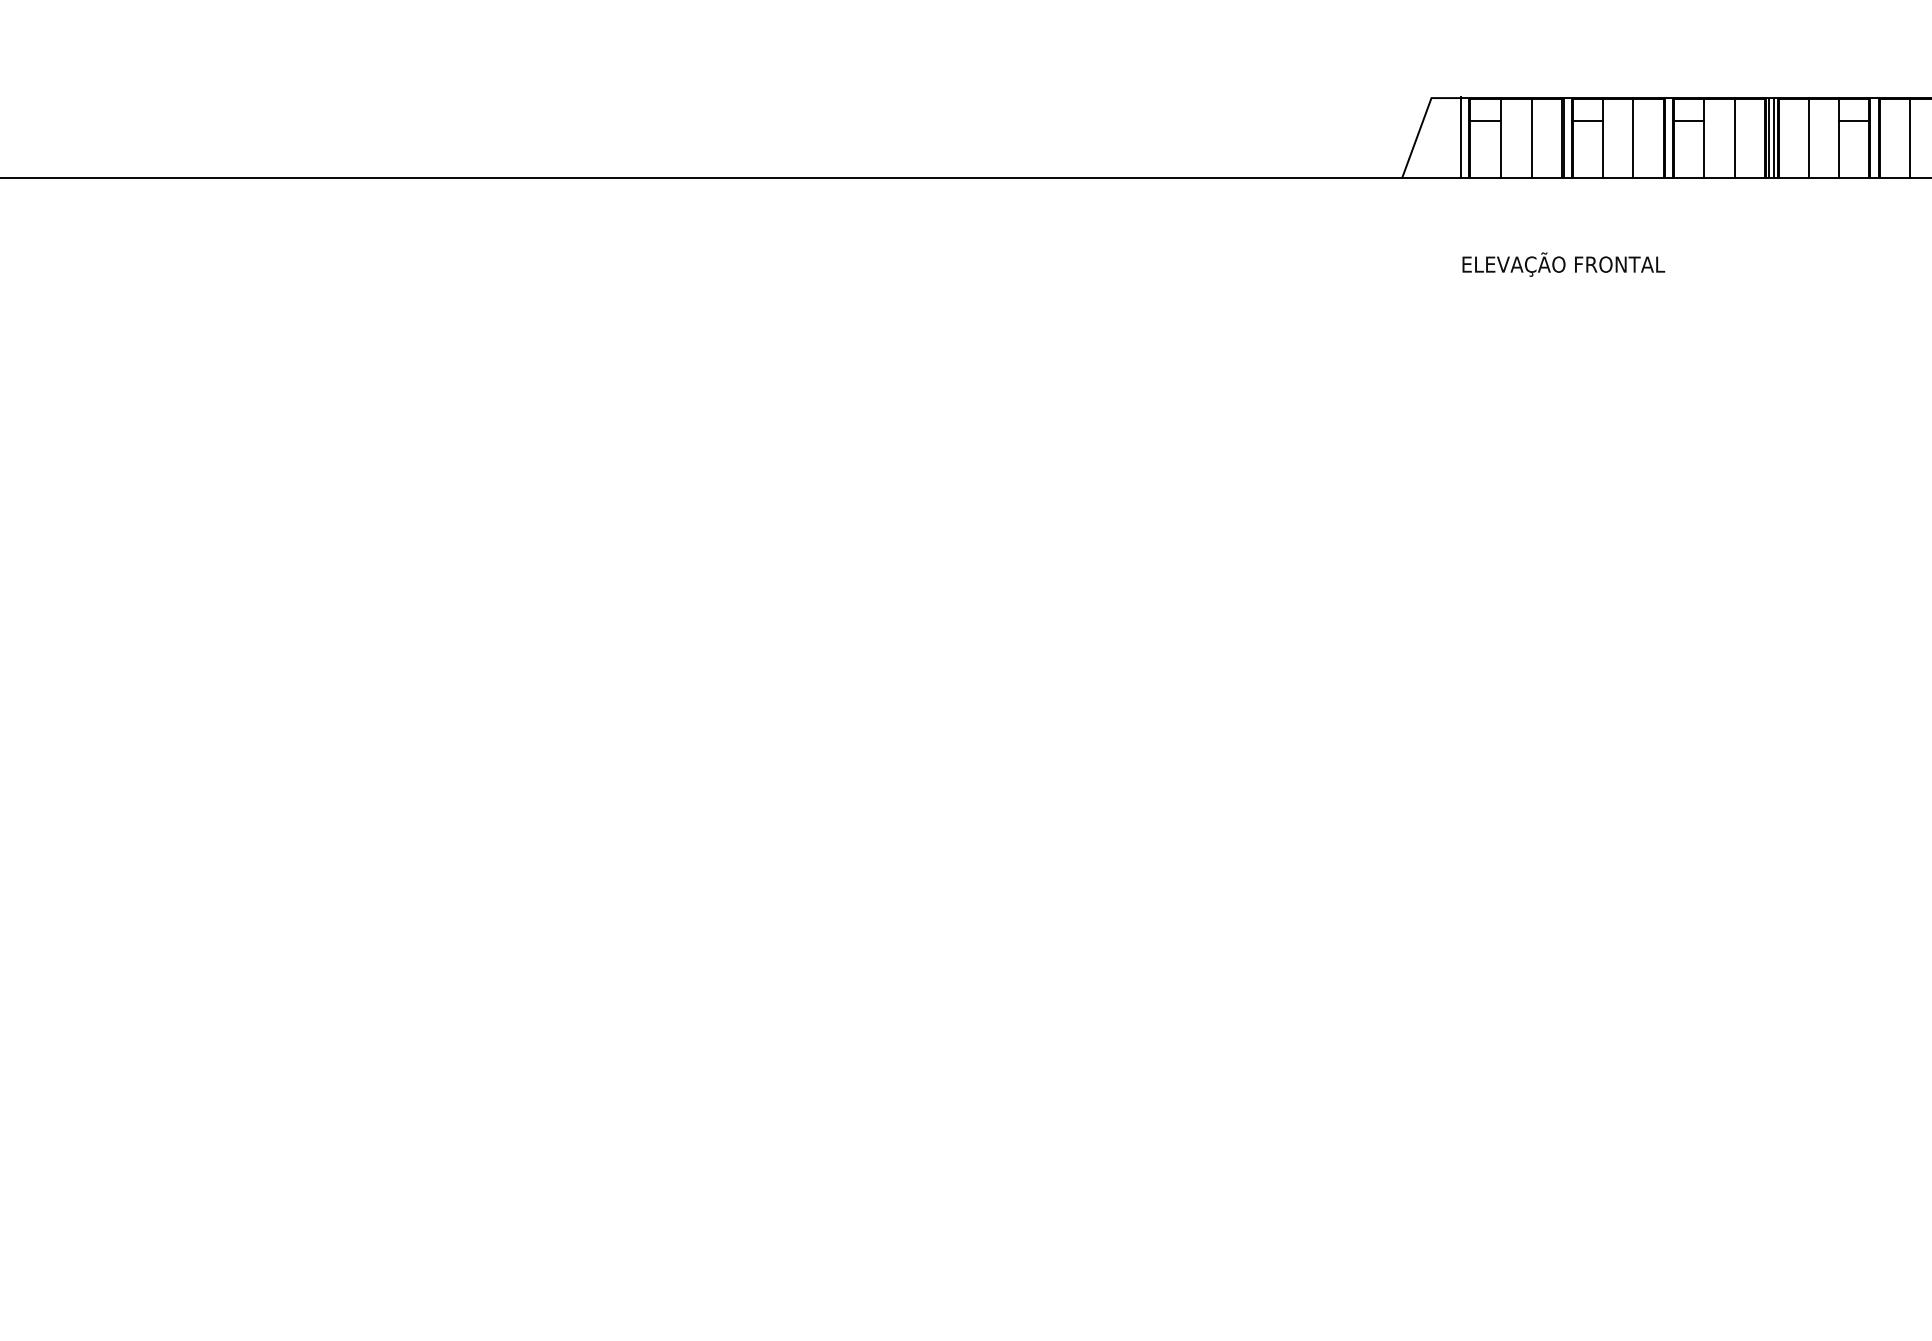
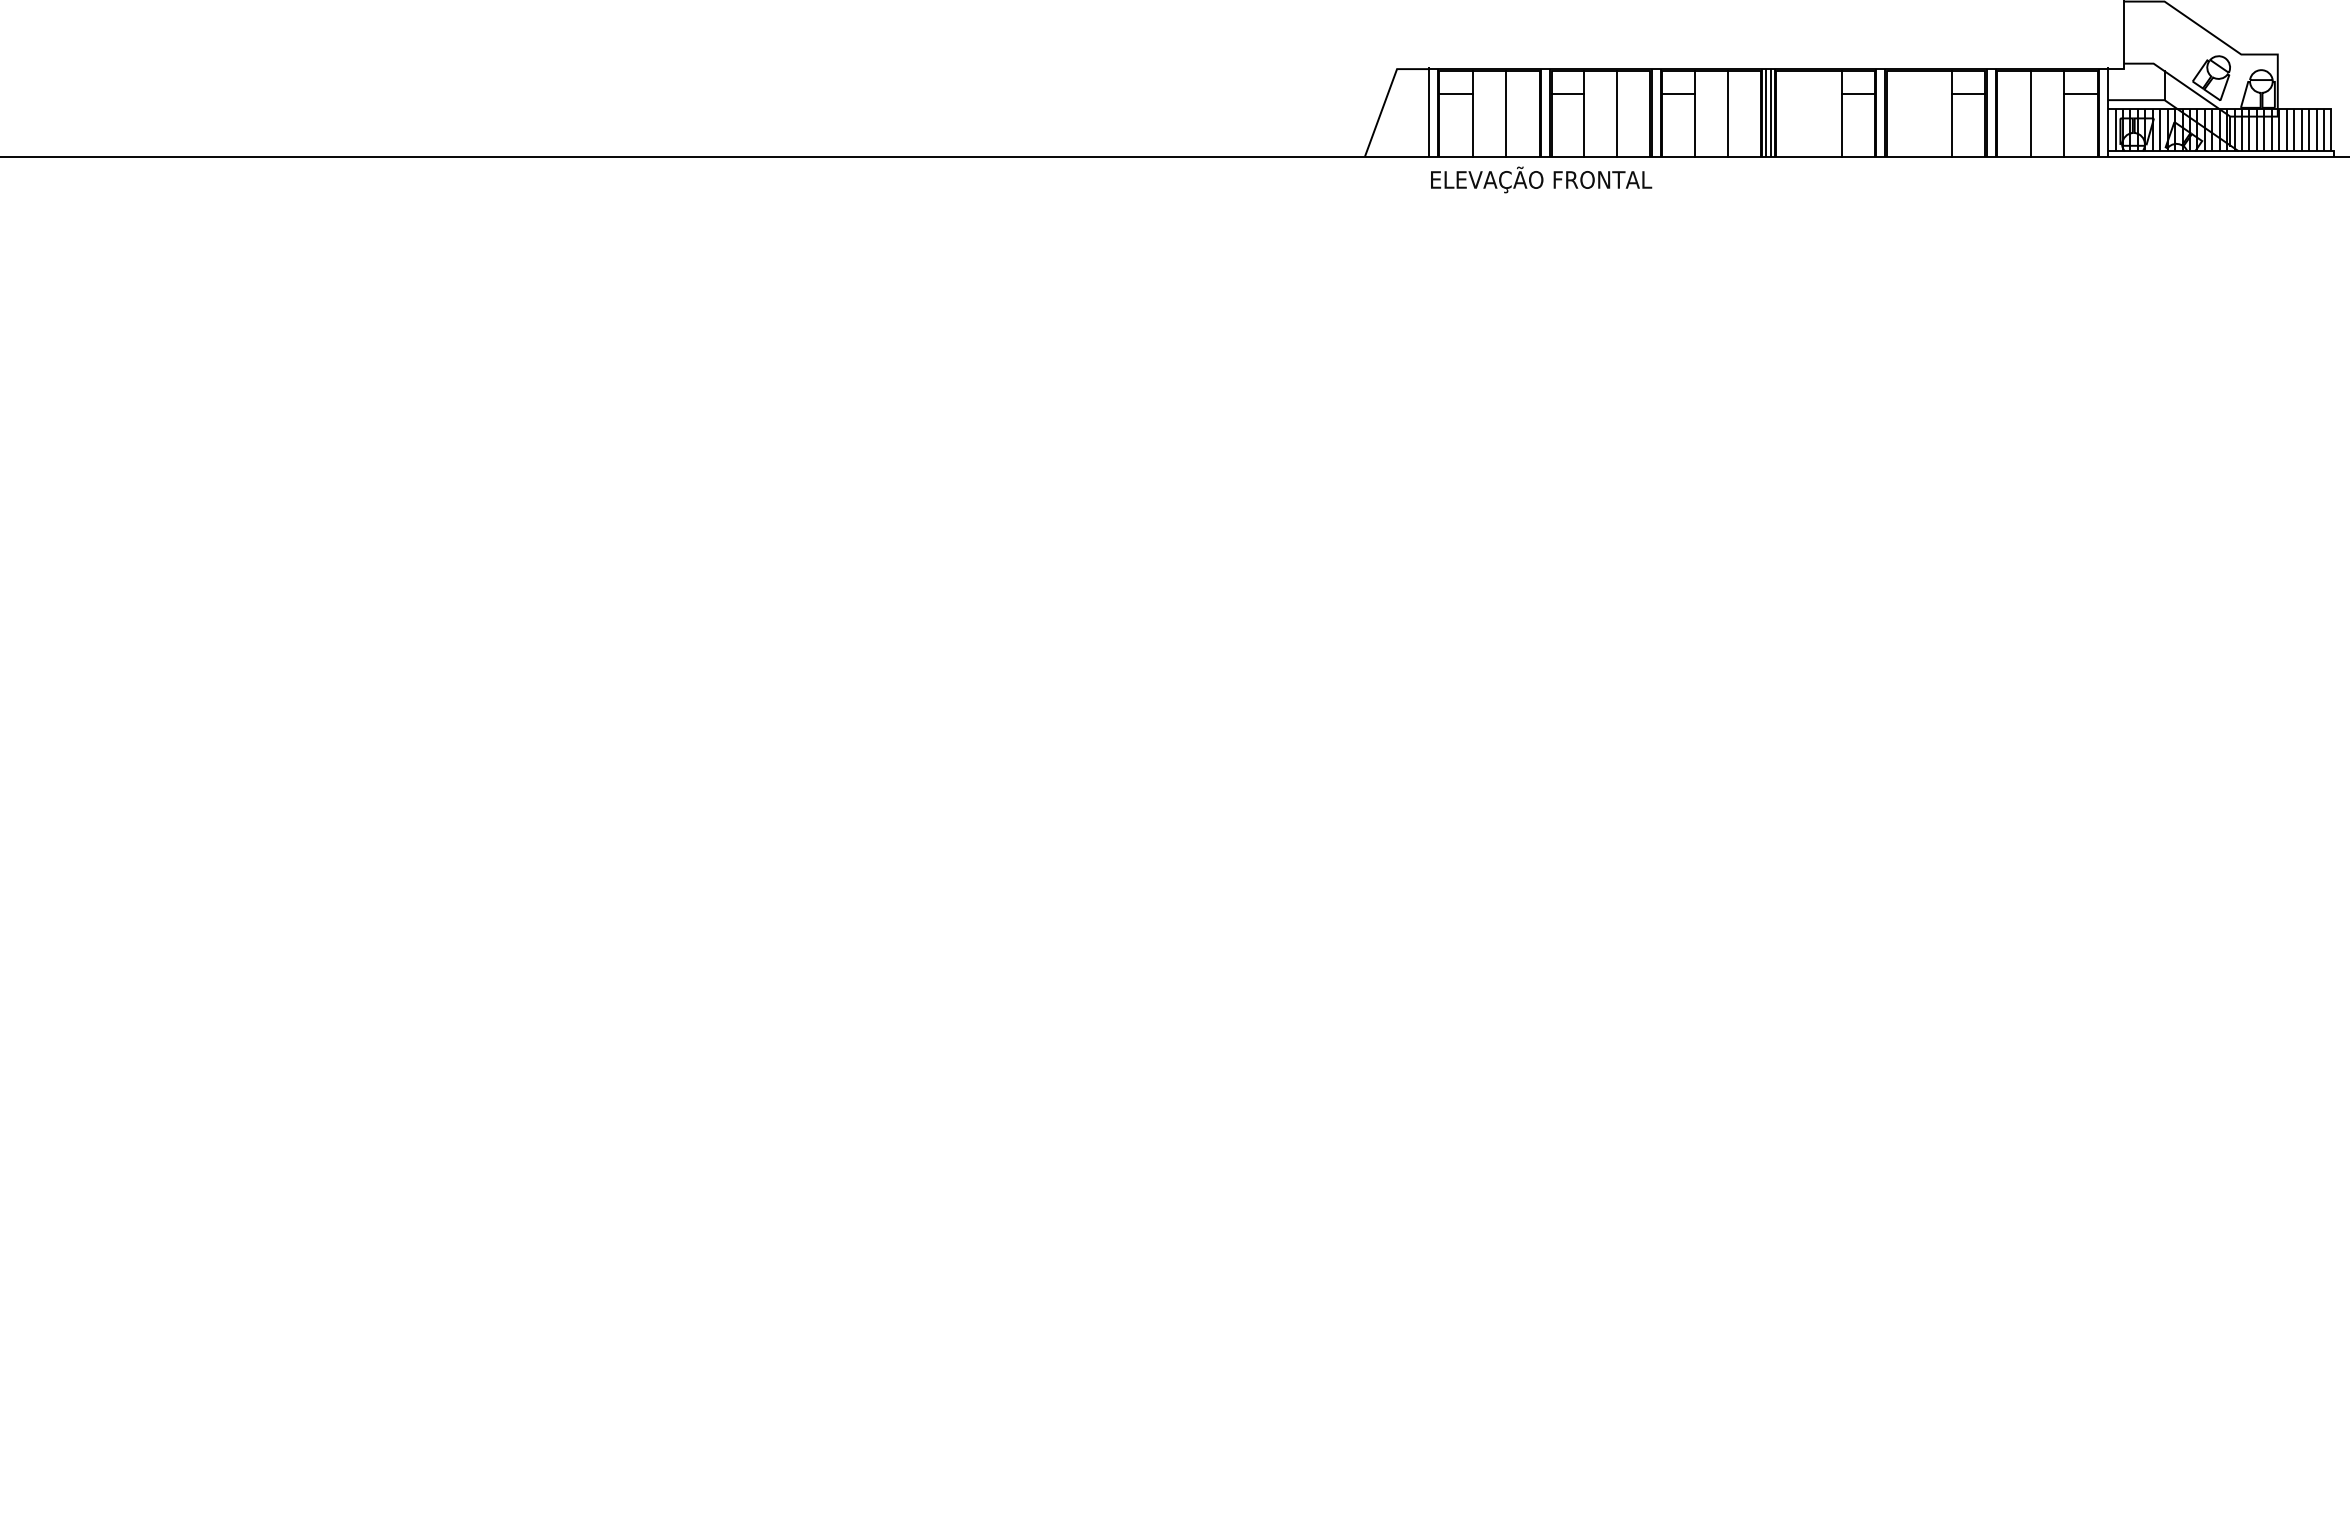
line: (1808, 138) -> (1808, 113), removed
line: (1909, 138) -> (1919, 113), removed
text: (1563, 264) -> (1541, 179), moved

